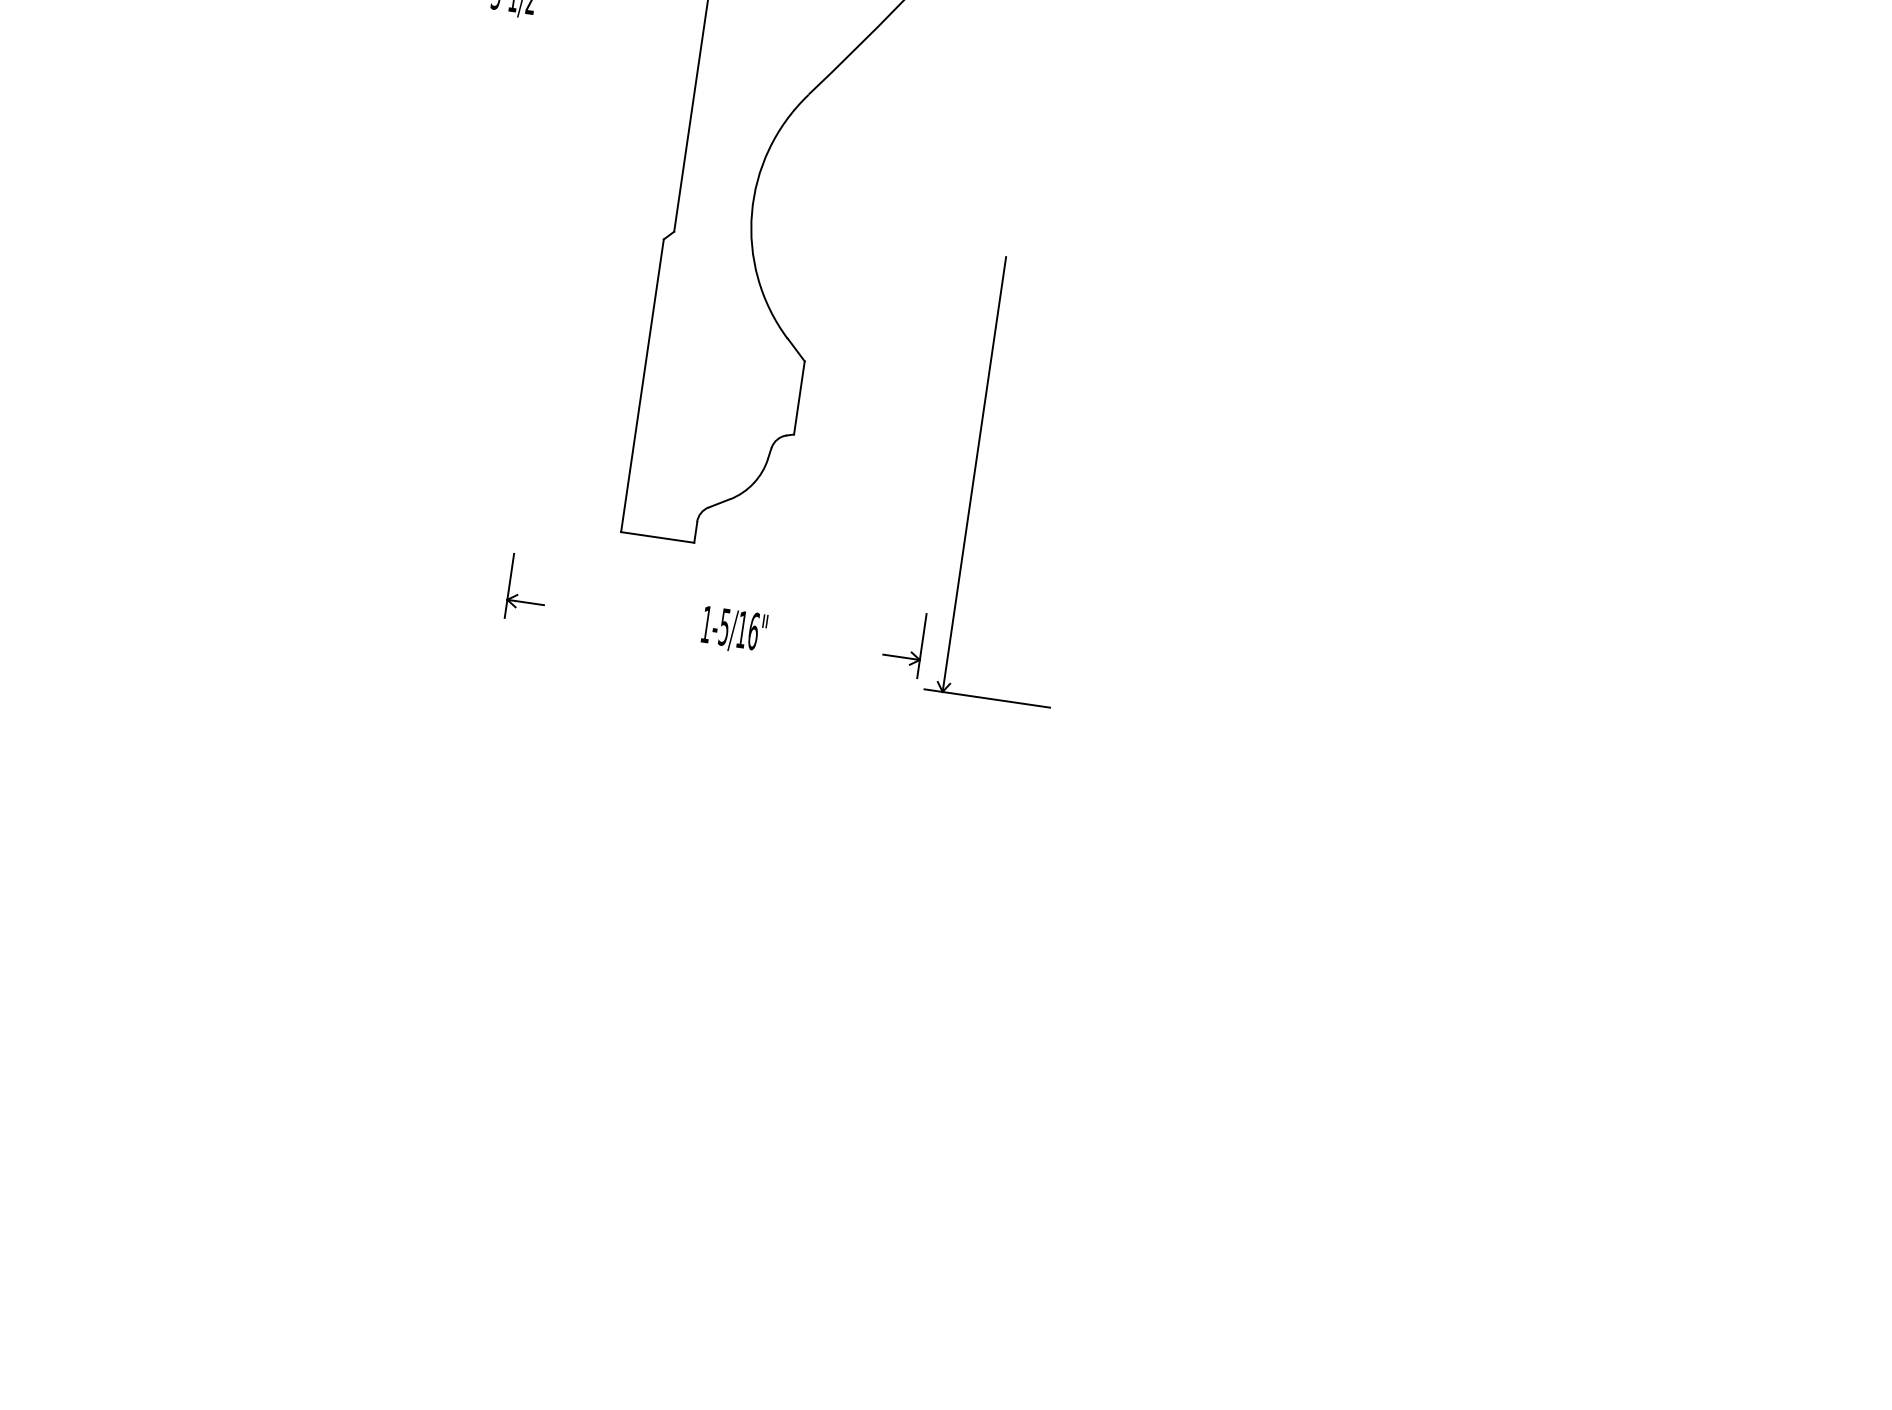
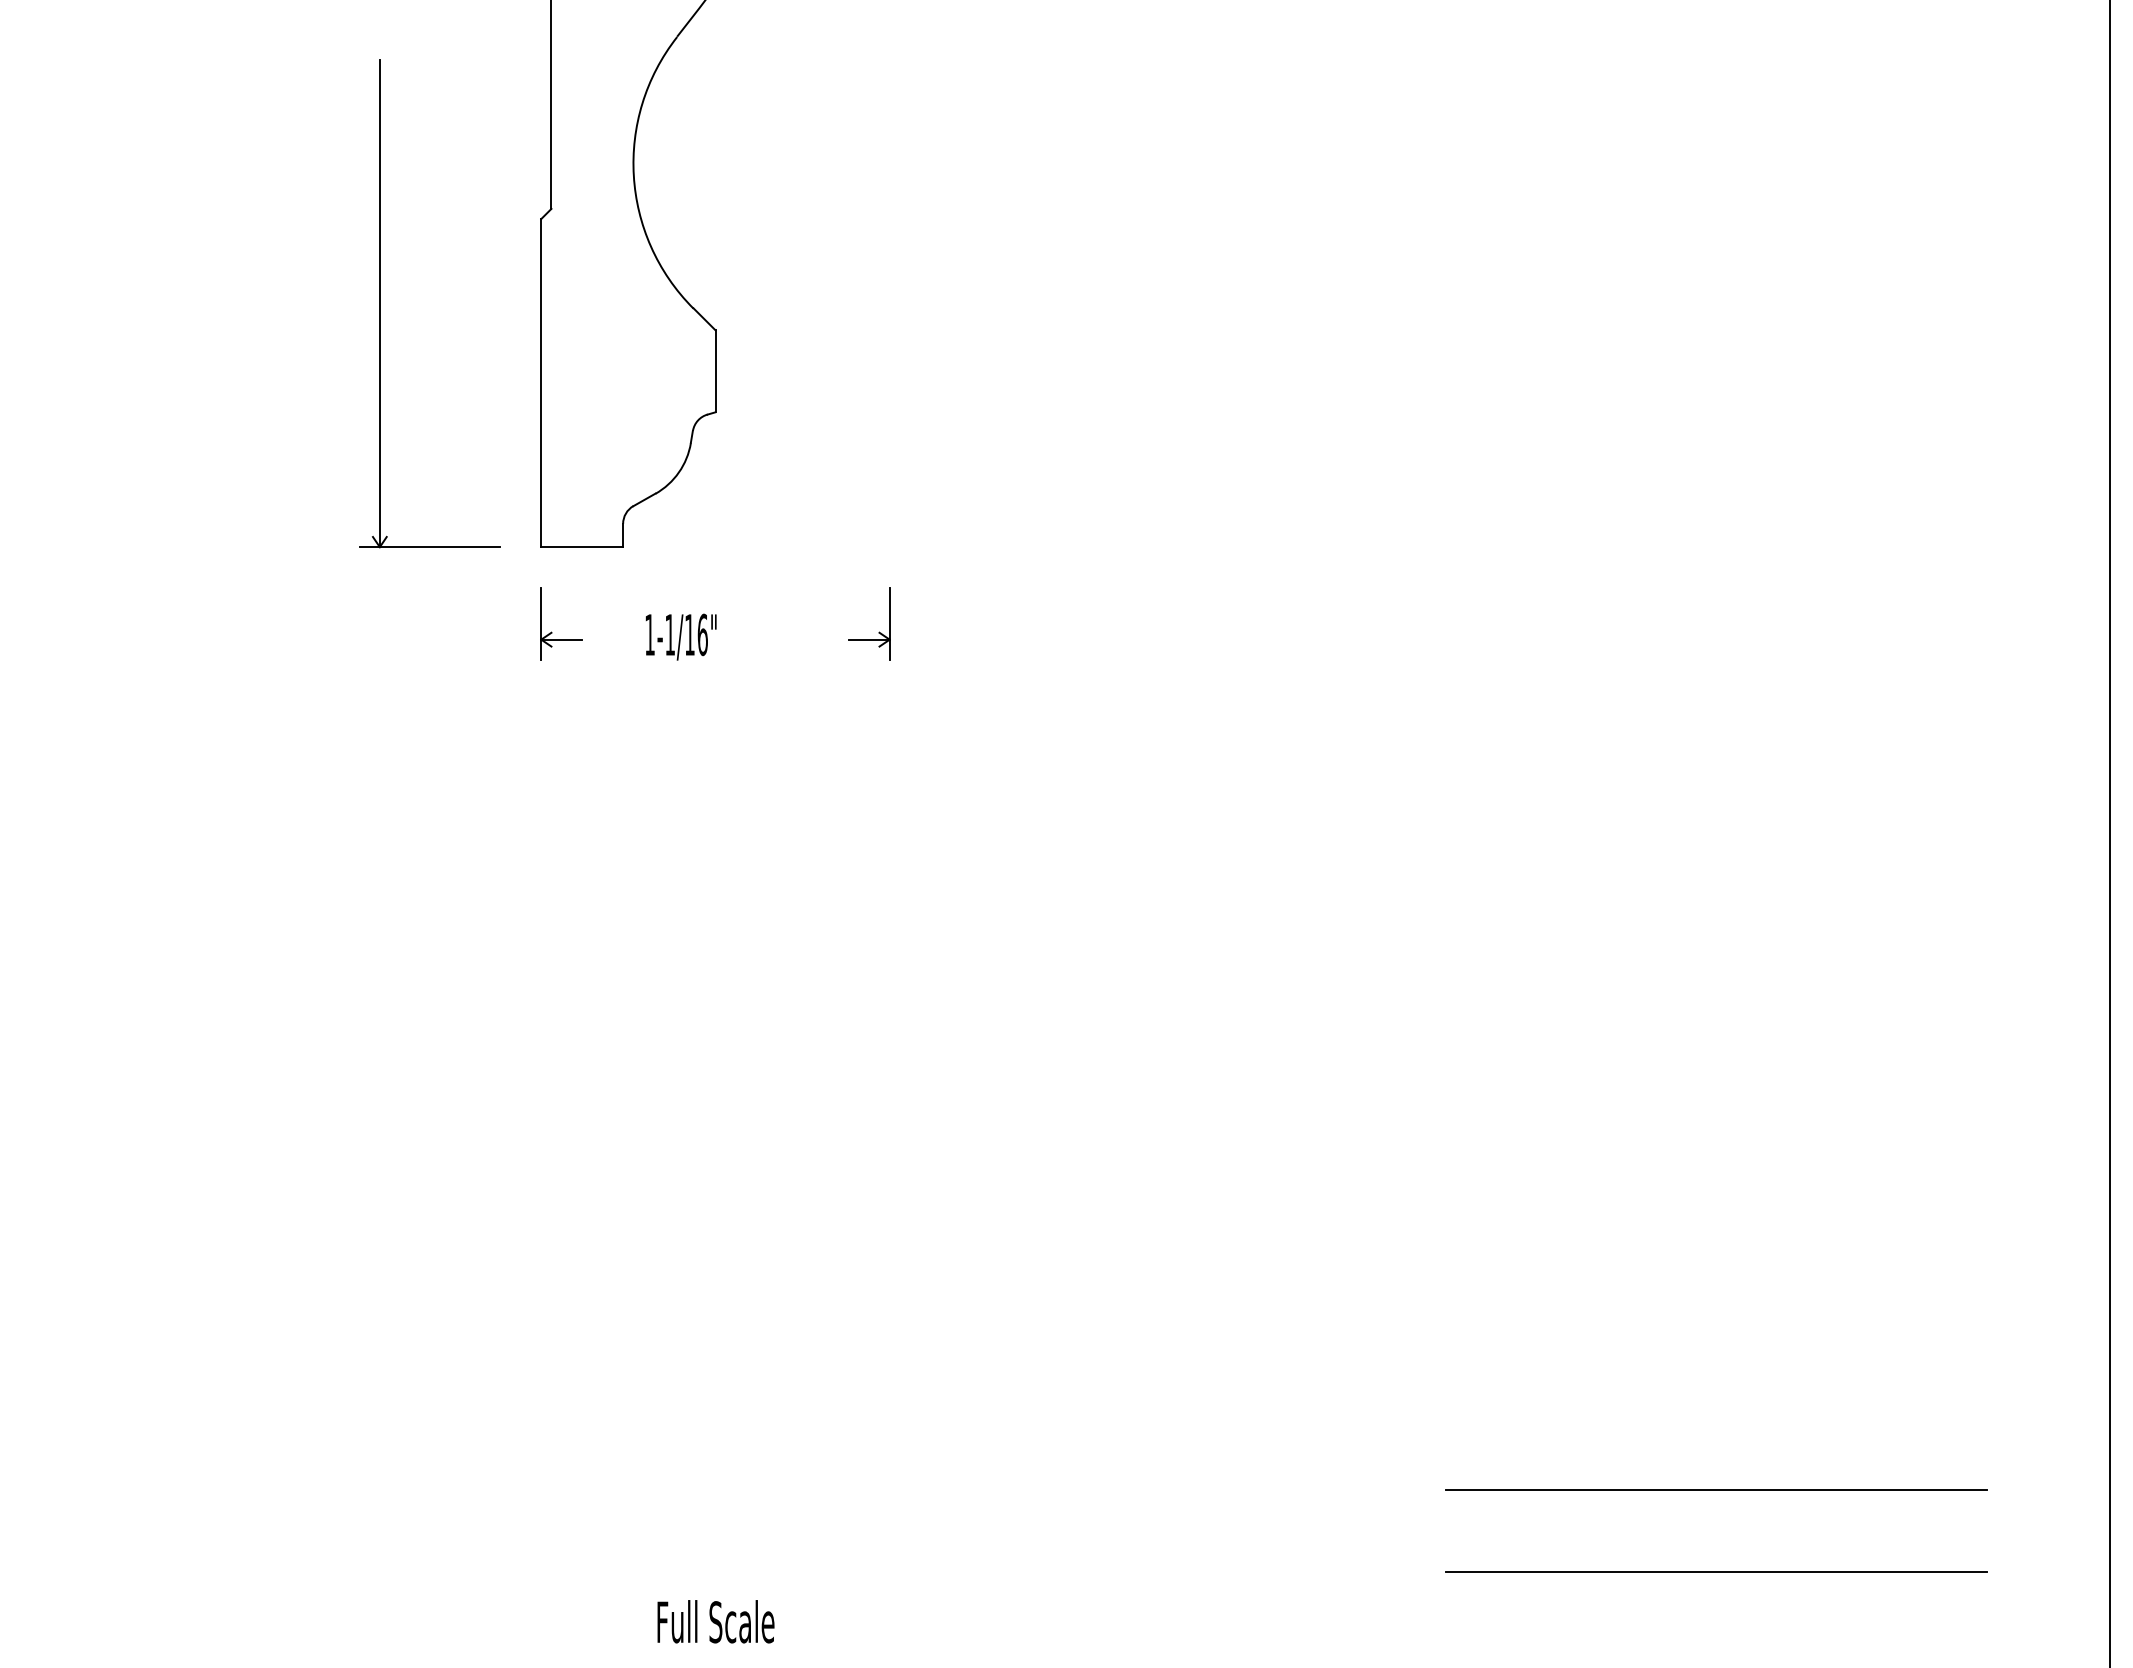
part: (974, 474) -> (380, 303), moved
part: (518, 594) -> (552, 632), moved
text: (723, 627) -> (669, 635), 1-5/16" -> 1-1/16"

